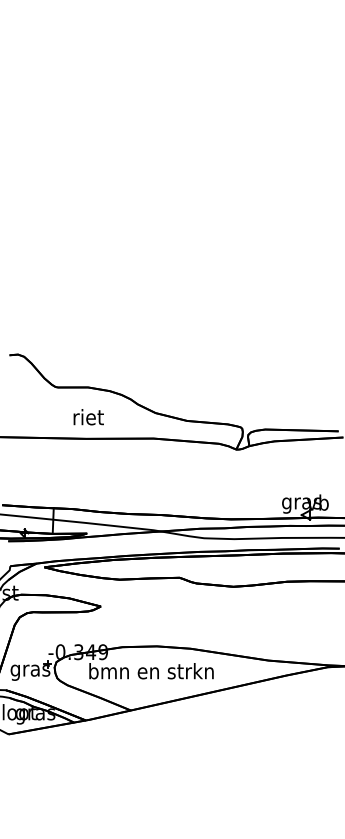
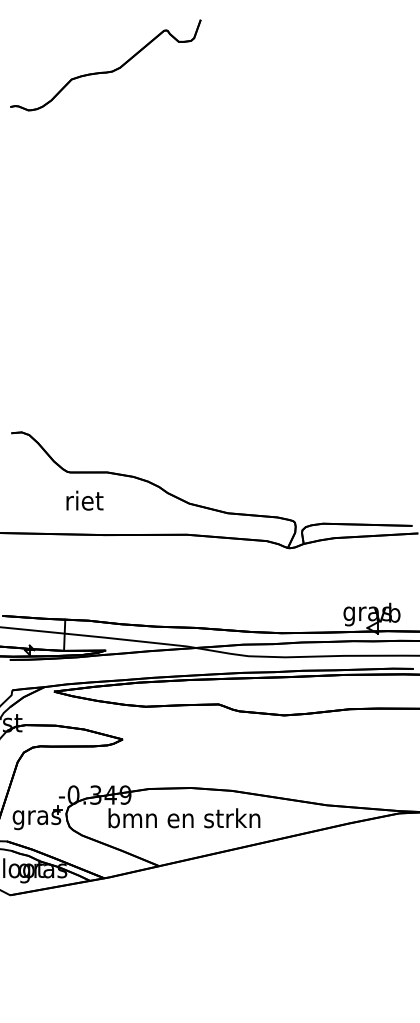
part: (86, 53) -> (105, 65), added
text: (88, 417) -> (84, 500), moved

